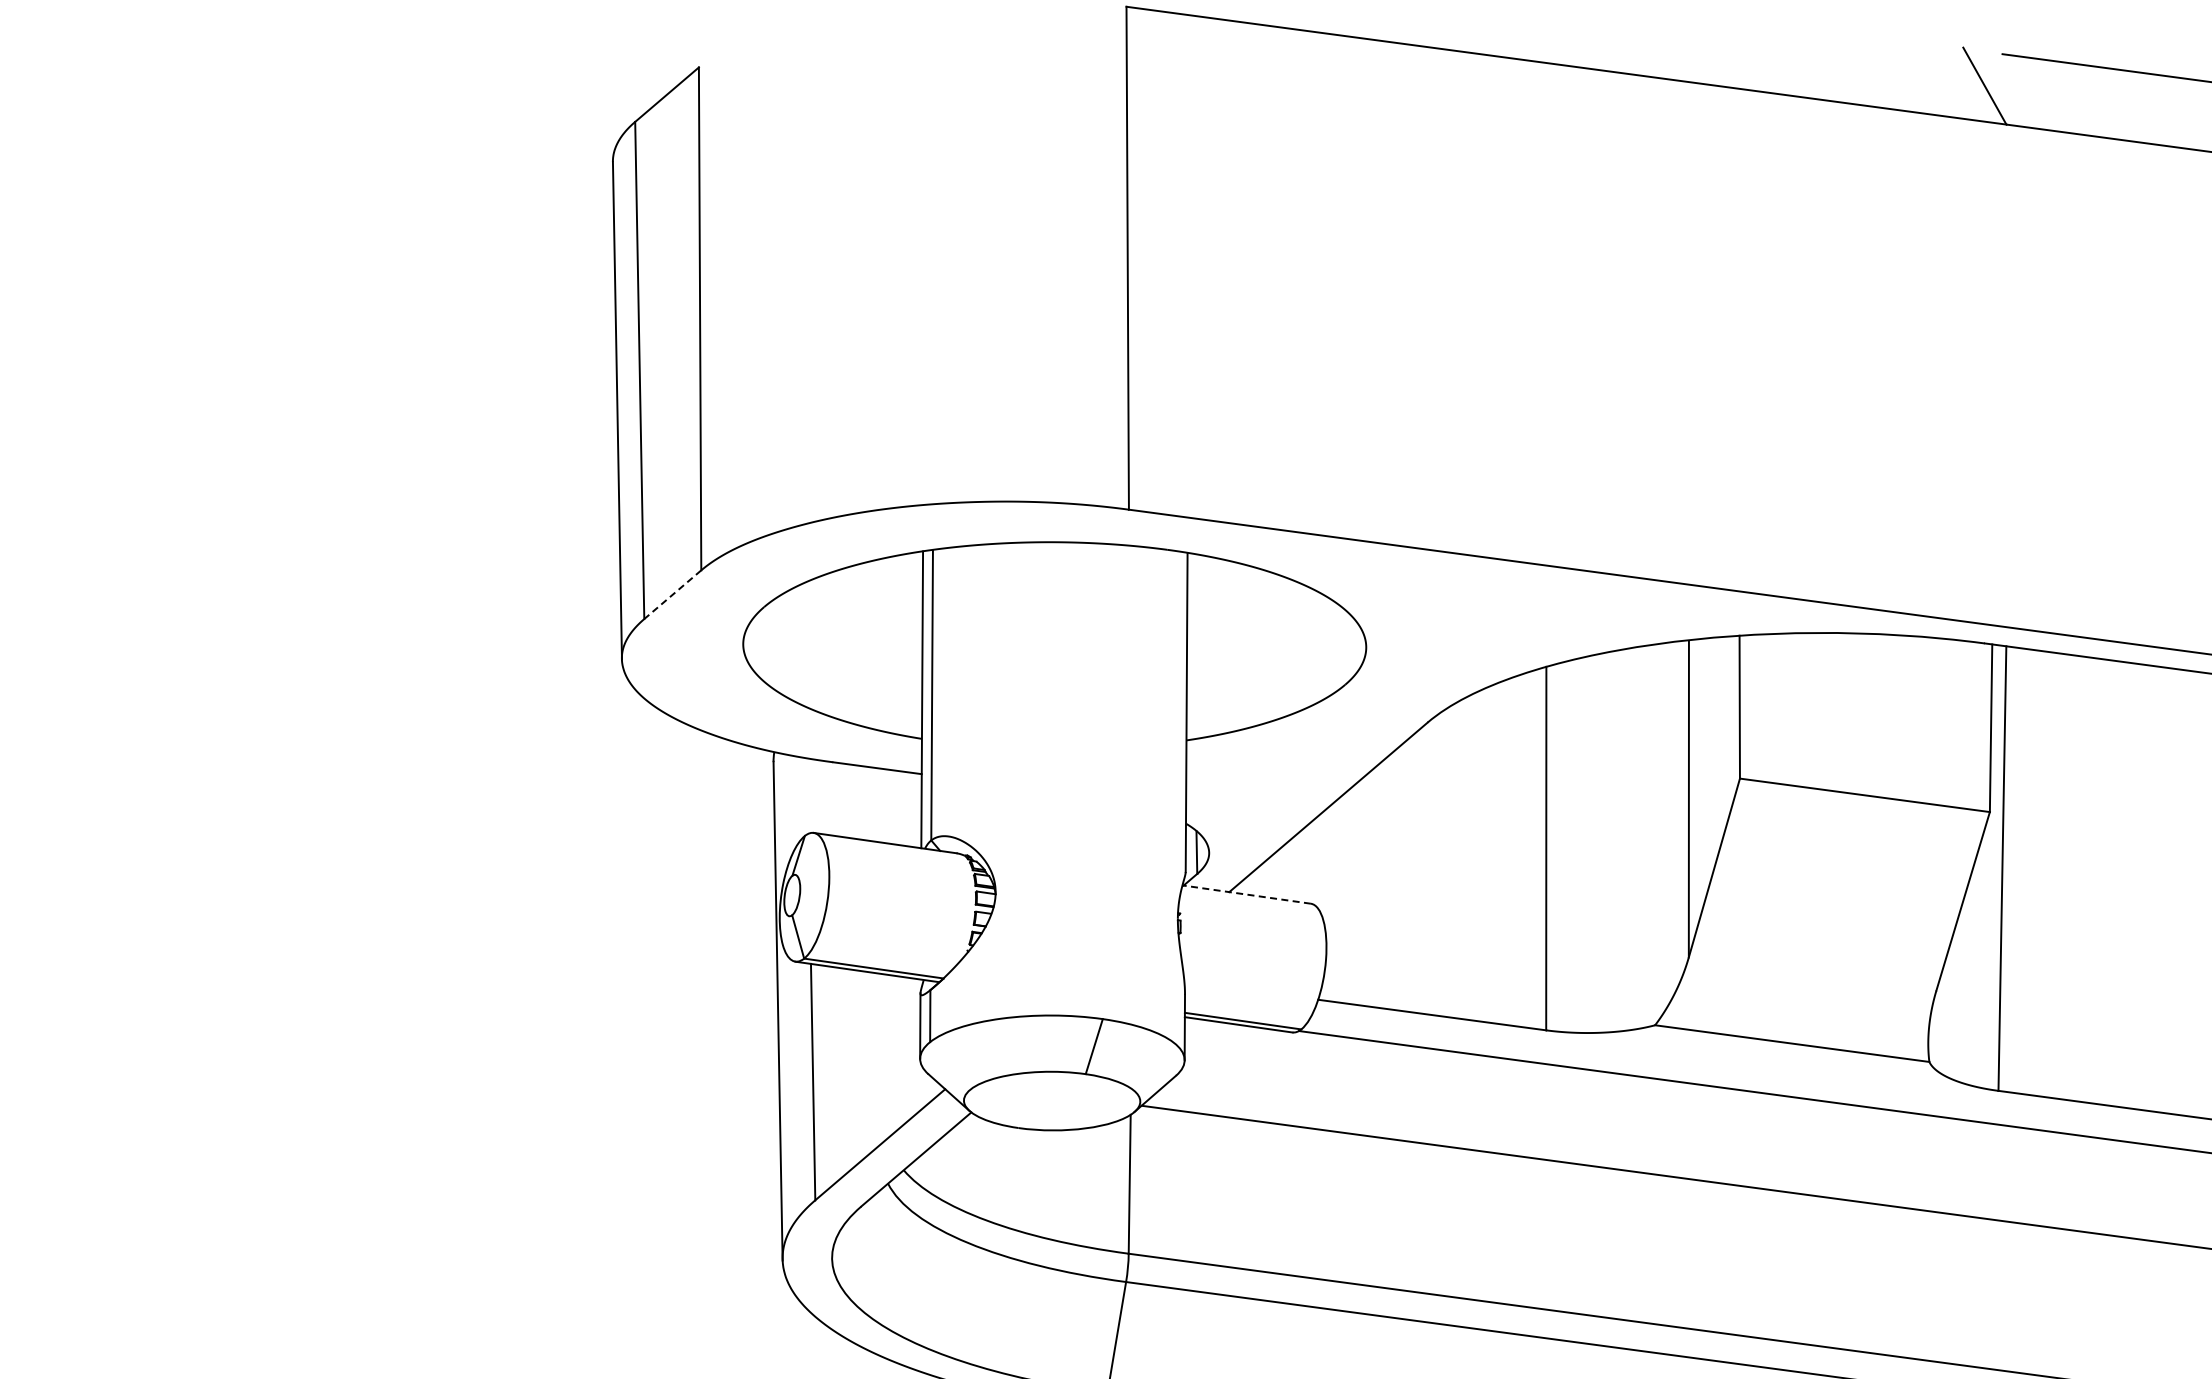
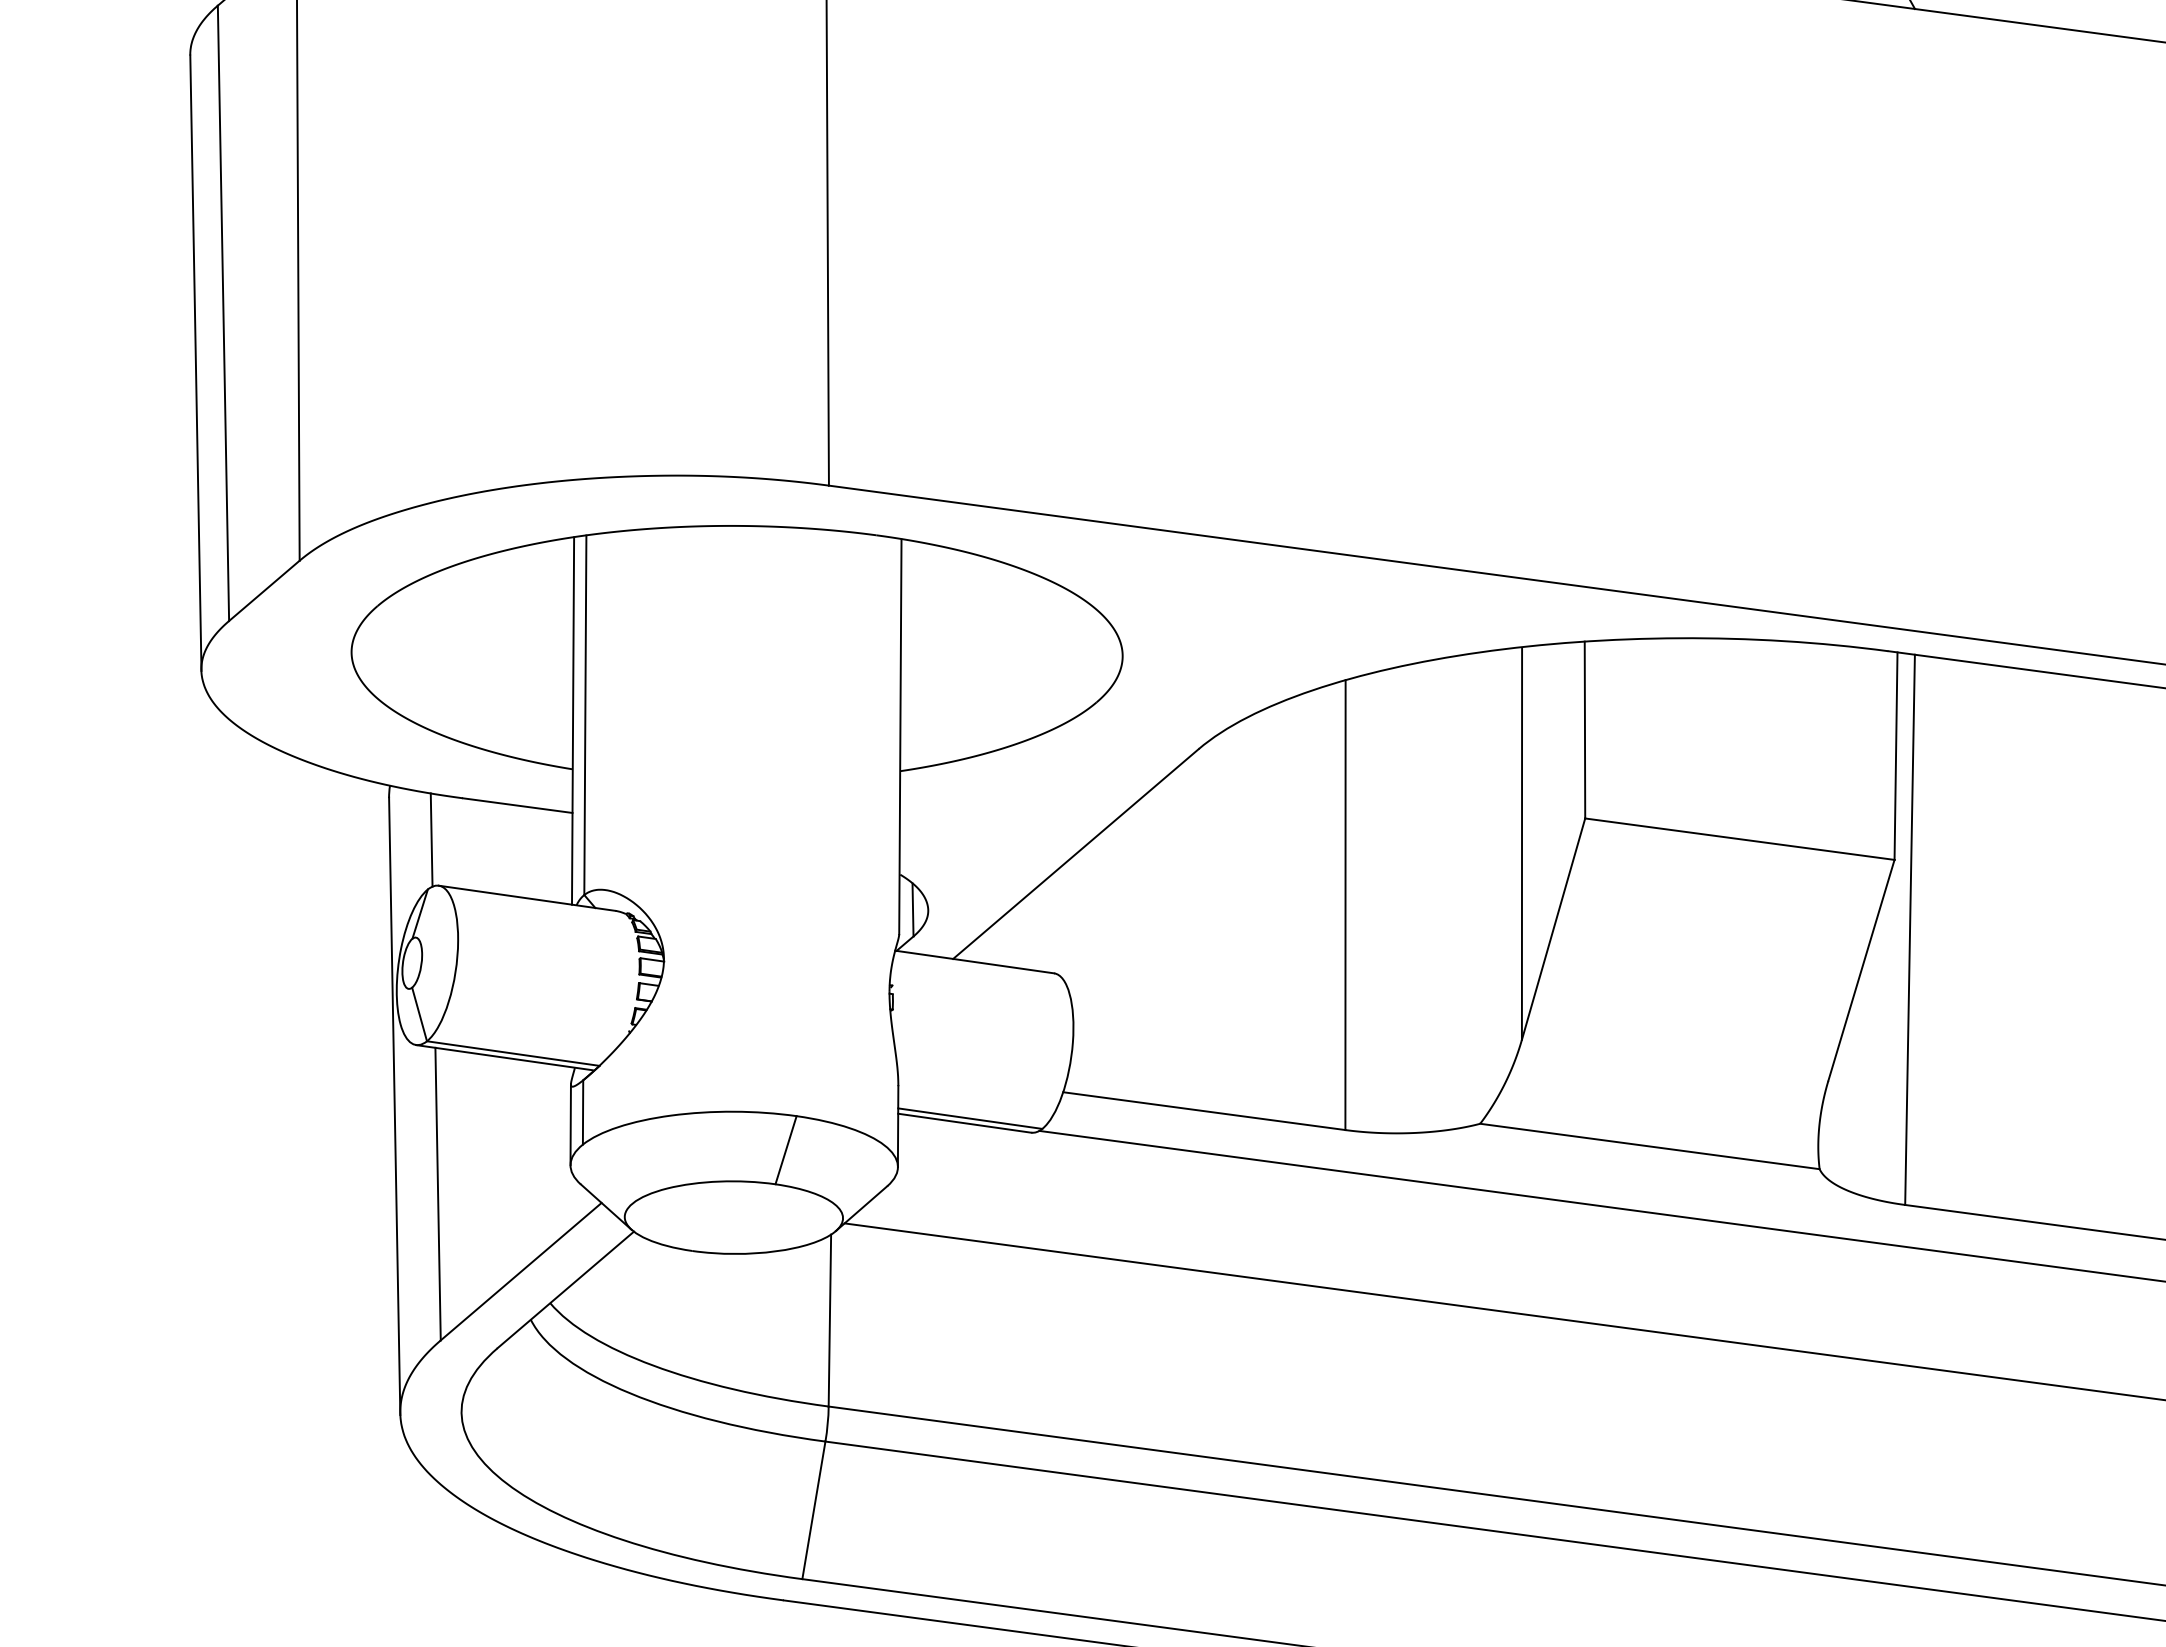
line: (672, 595) -> (264, 591), dashed -> solid
line: (807, 795) -> (431, 839), added
line: (1246, 894) -> (974, 961), dashed -> solid

